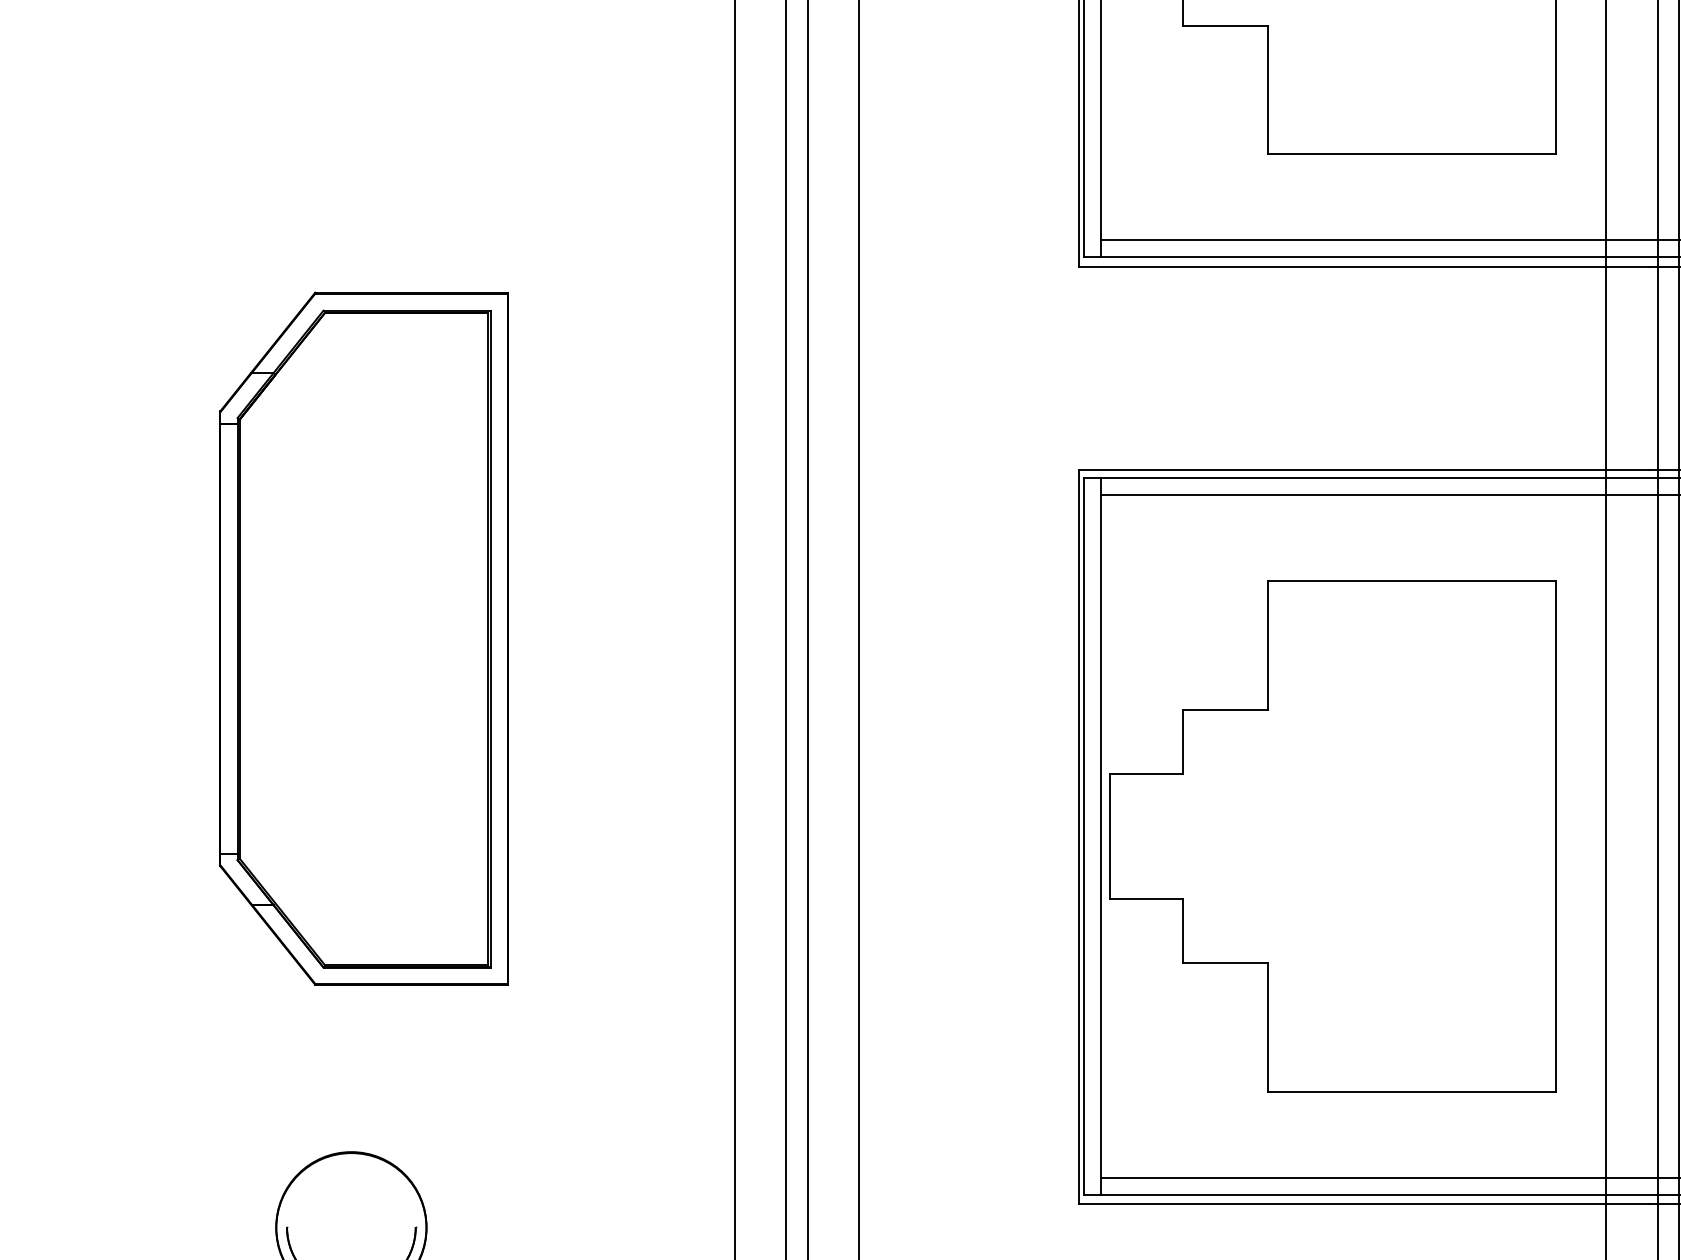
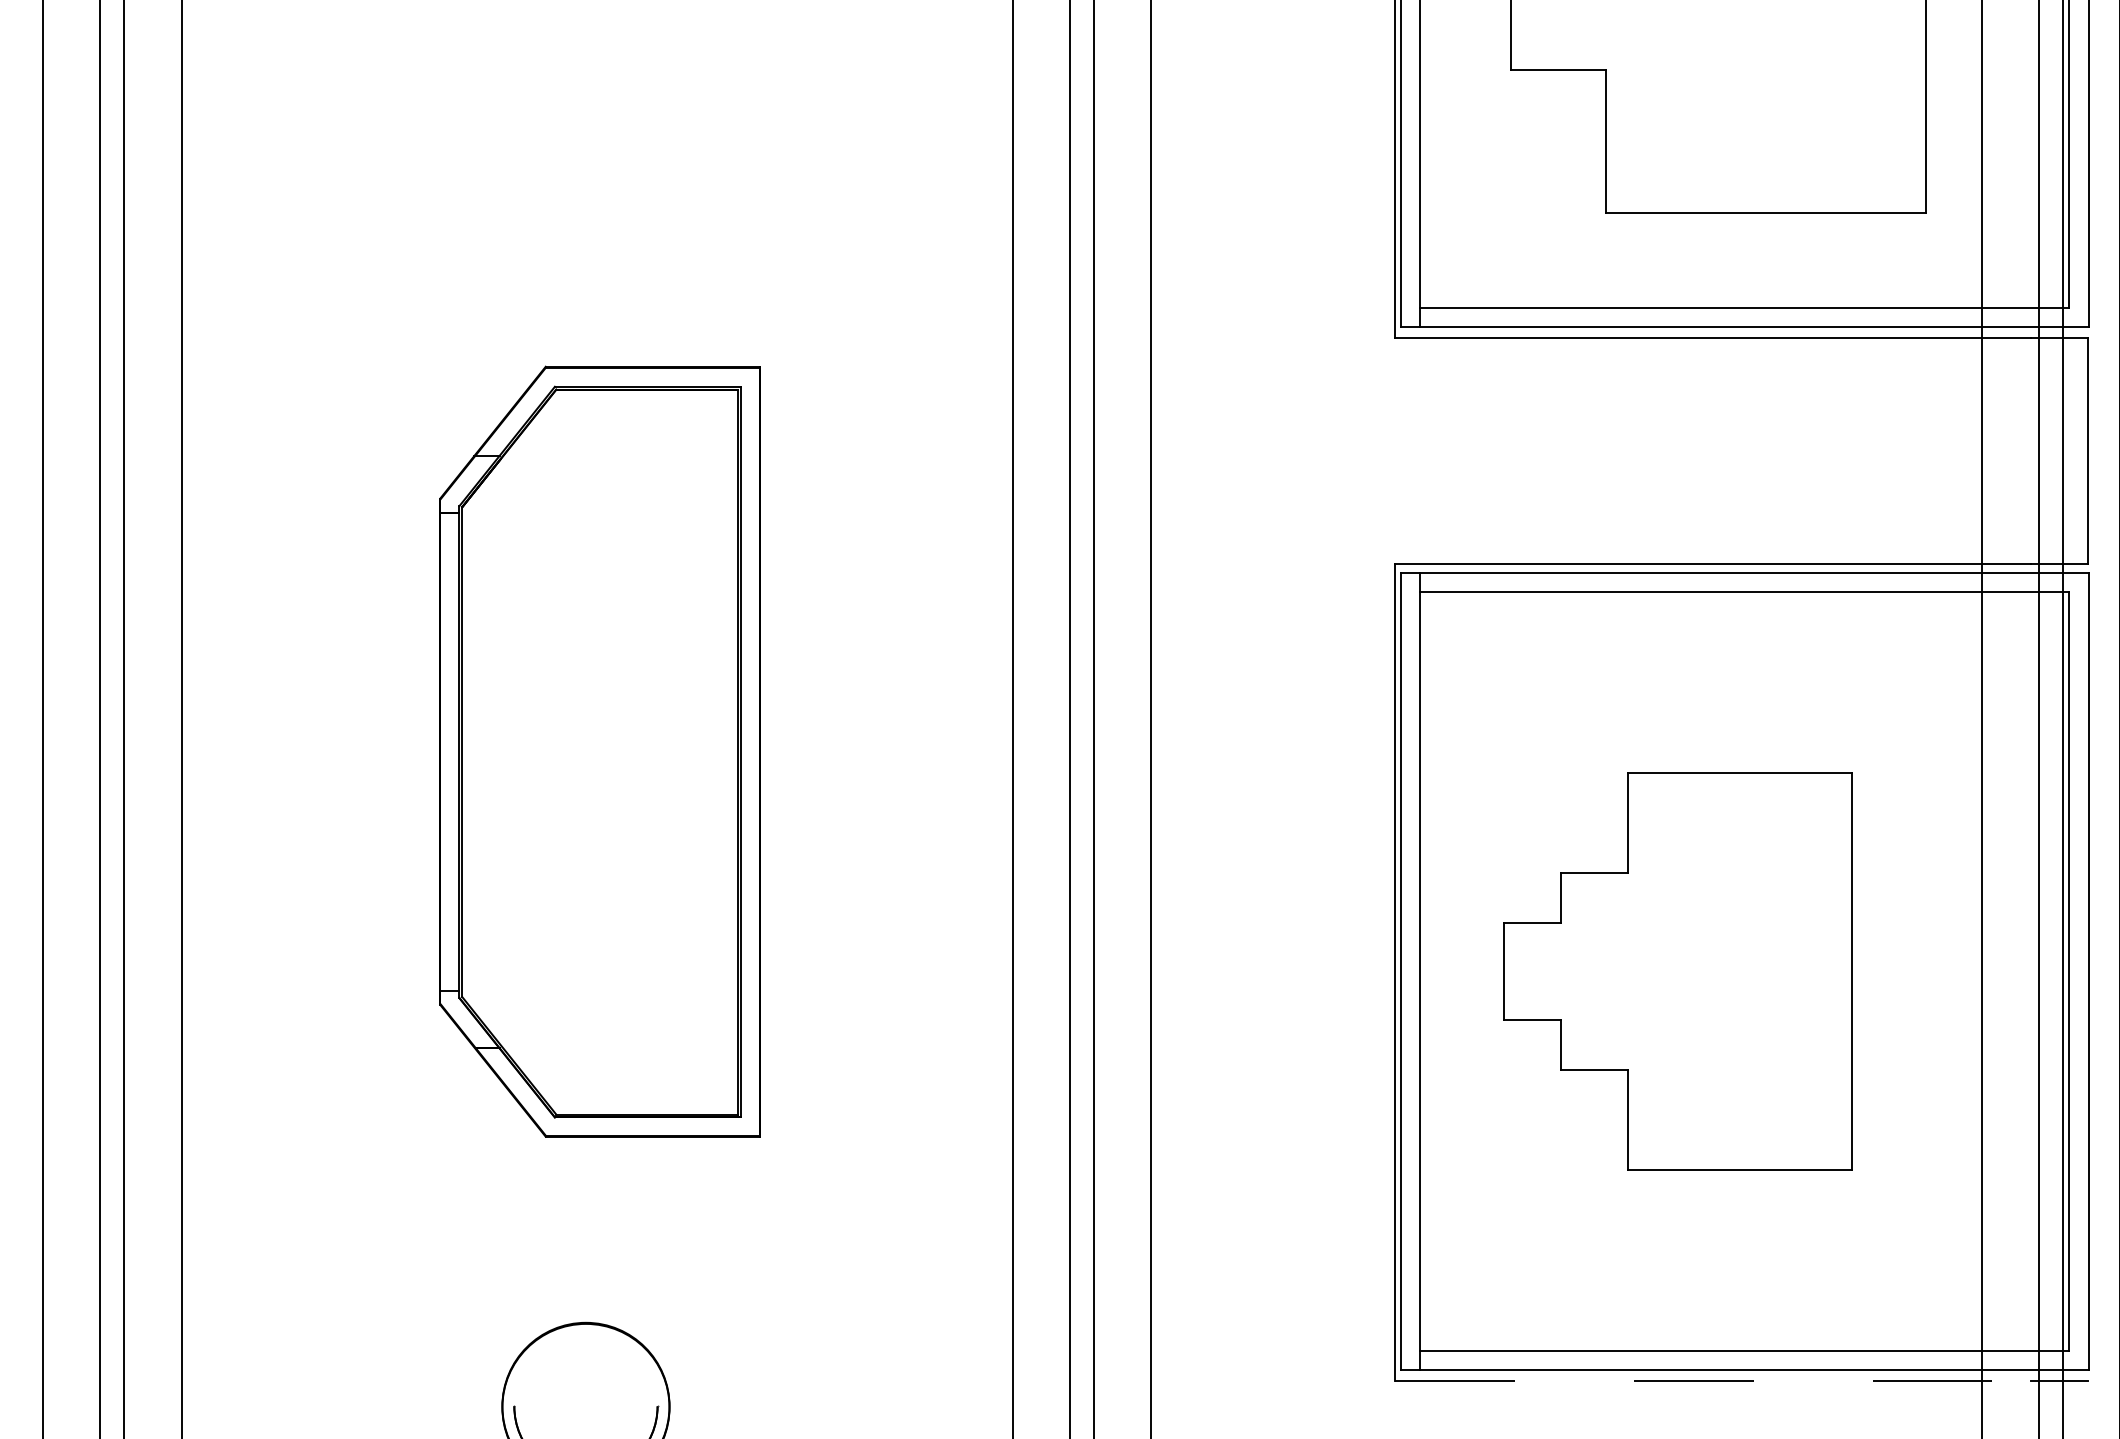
part: (1332, 836) -> (1677, 971), size x0.7
line: (1364, 1203) -> (1712, 1380), solid -> dashed

